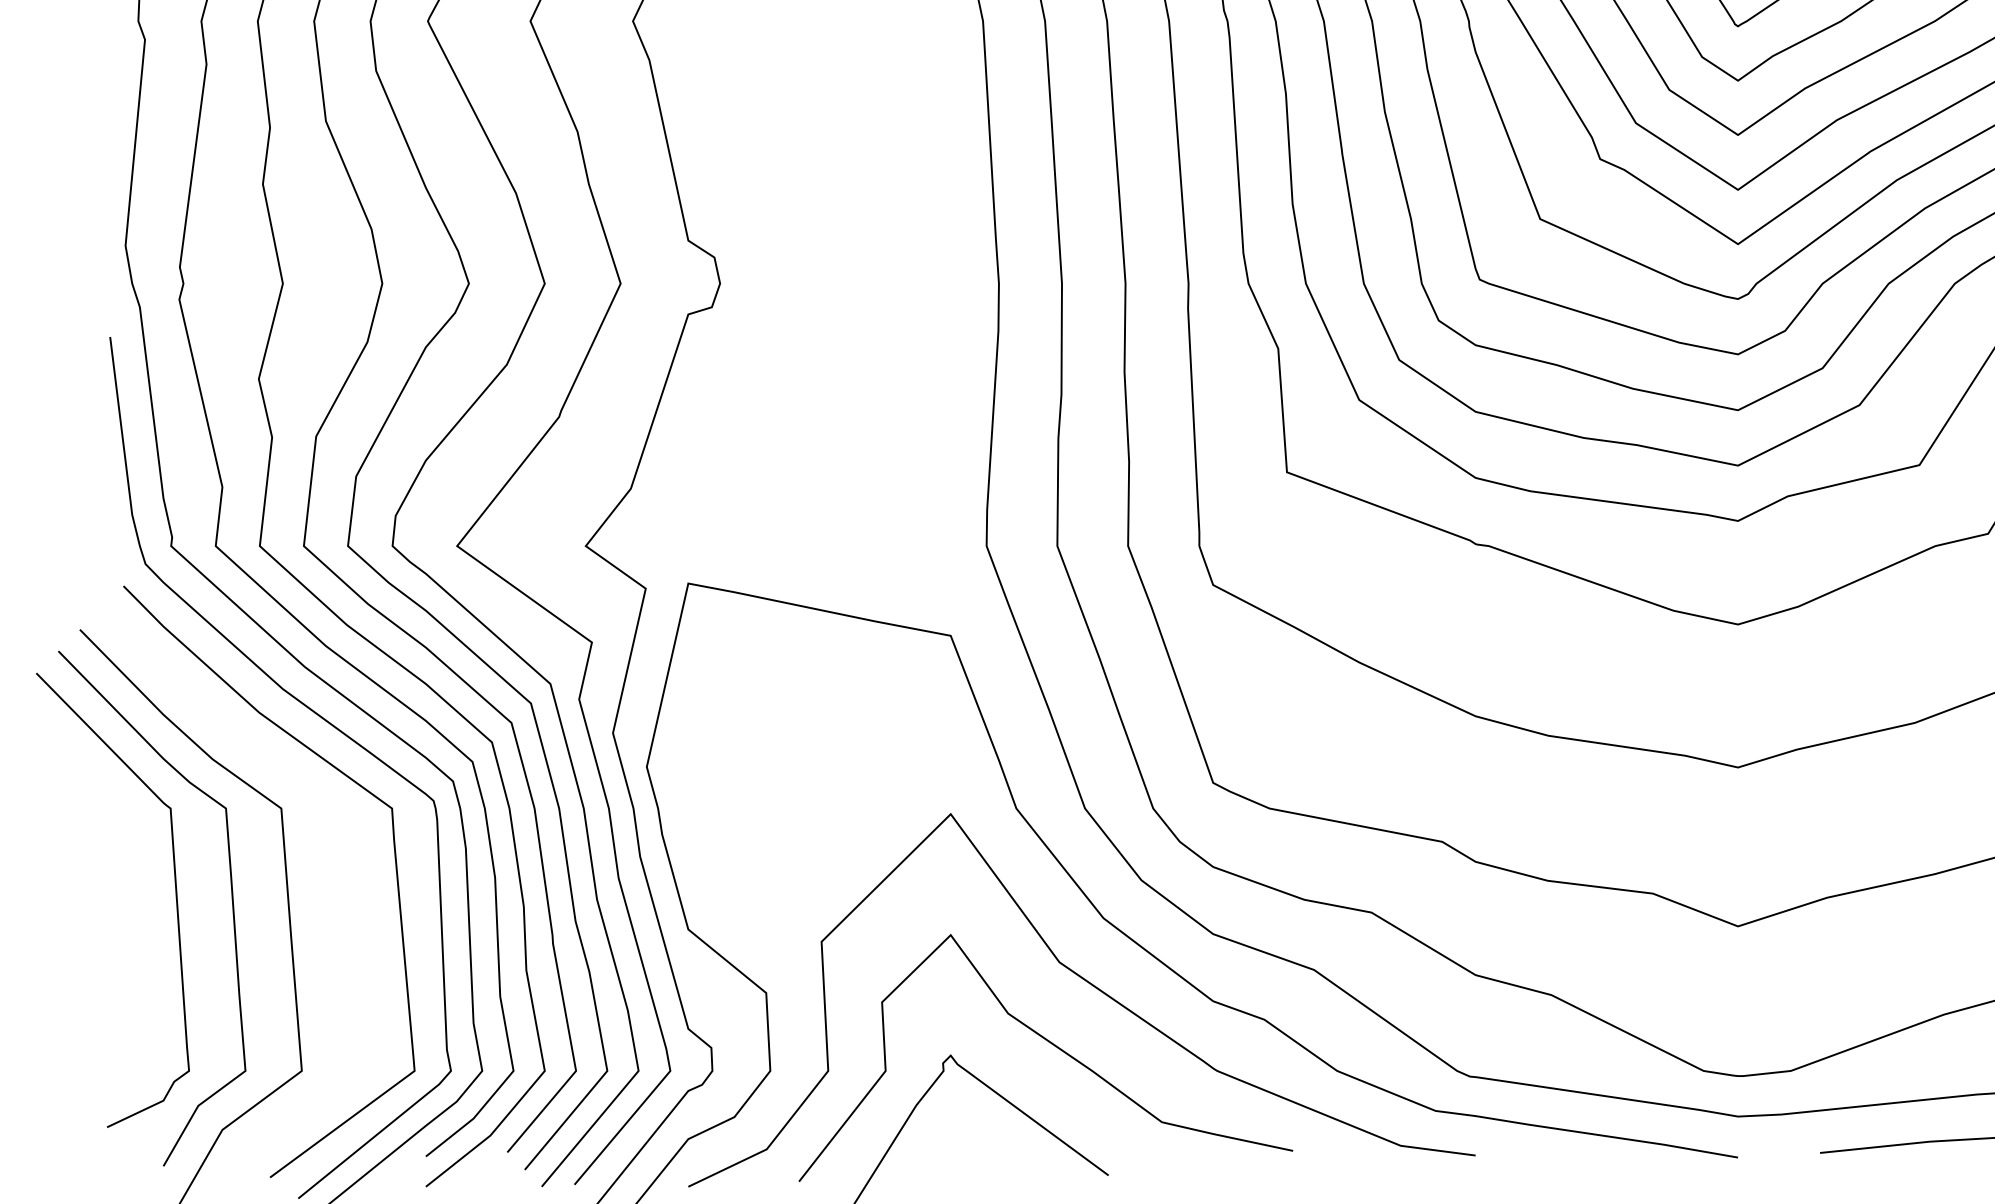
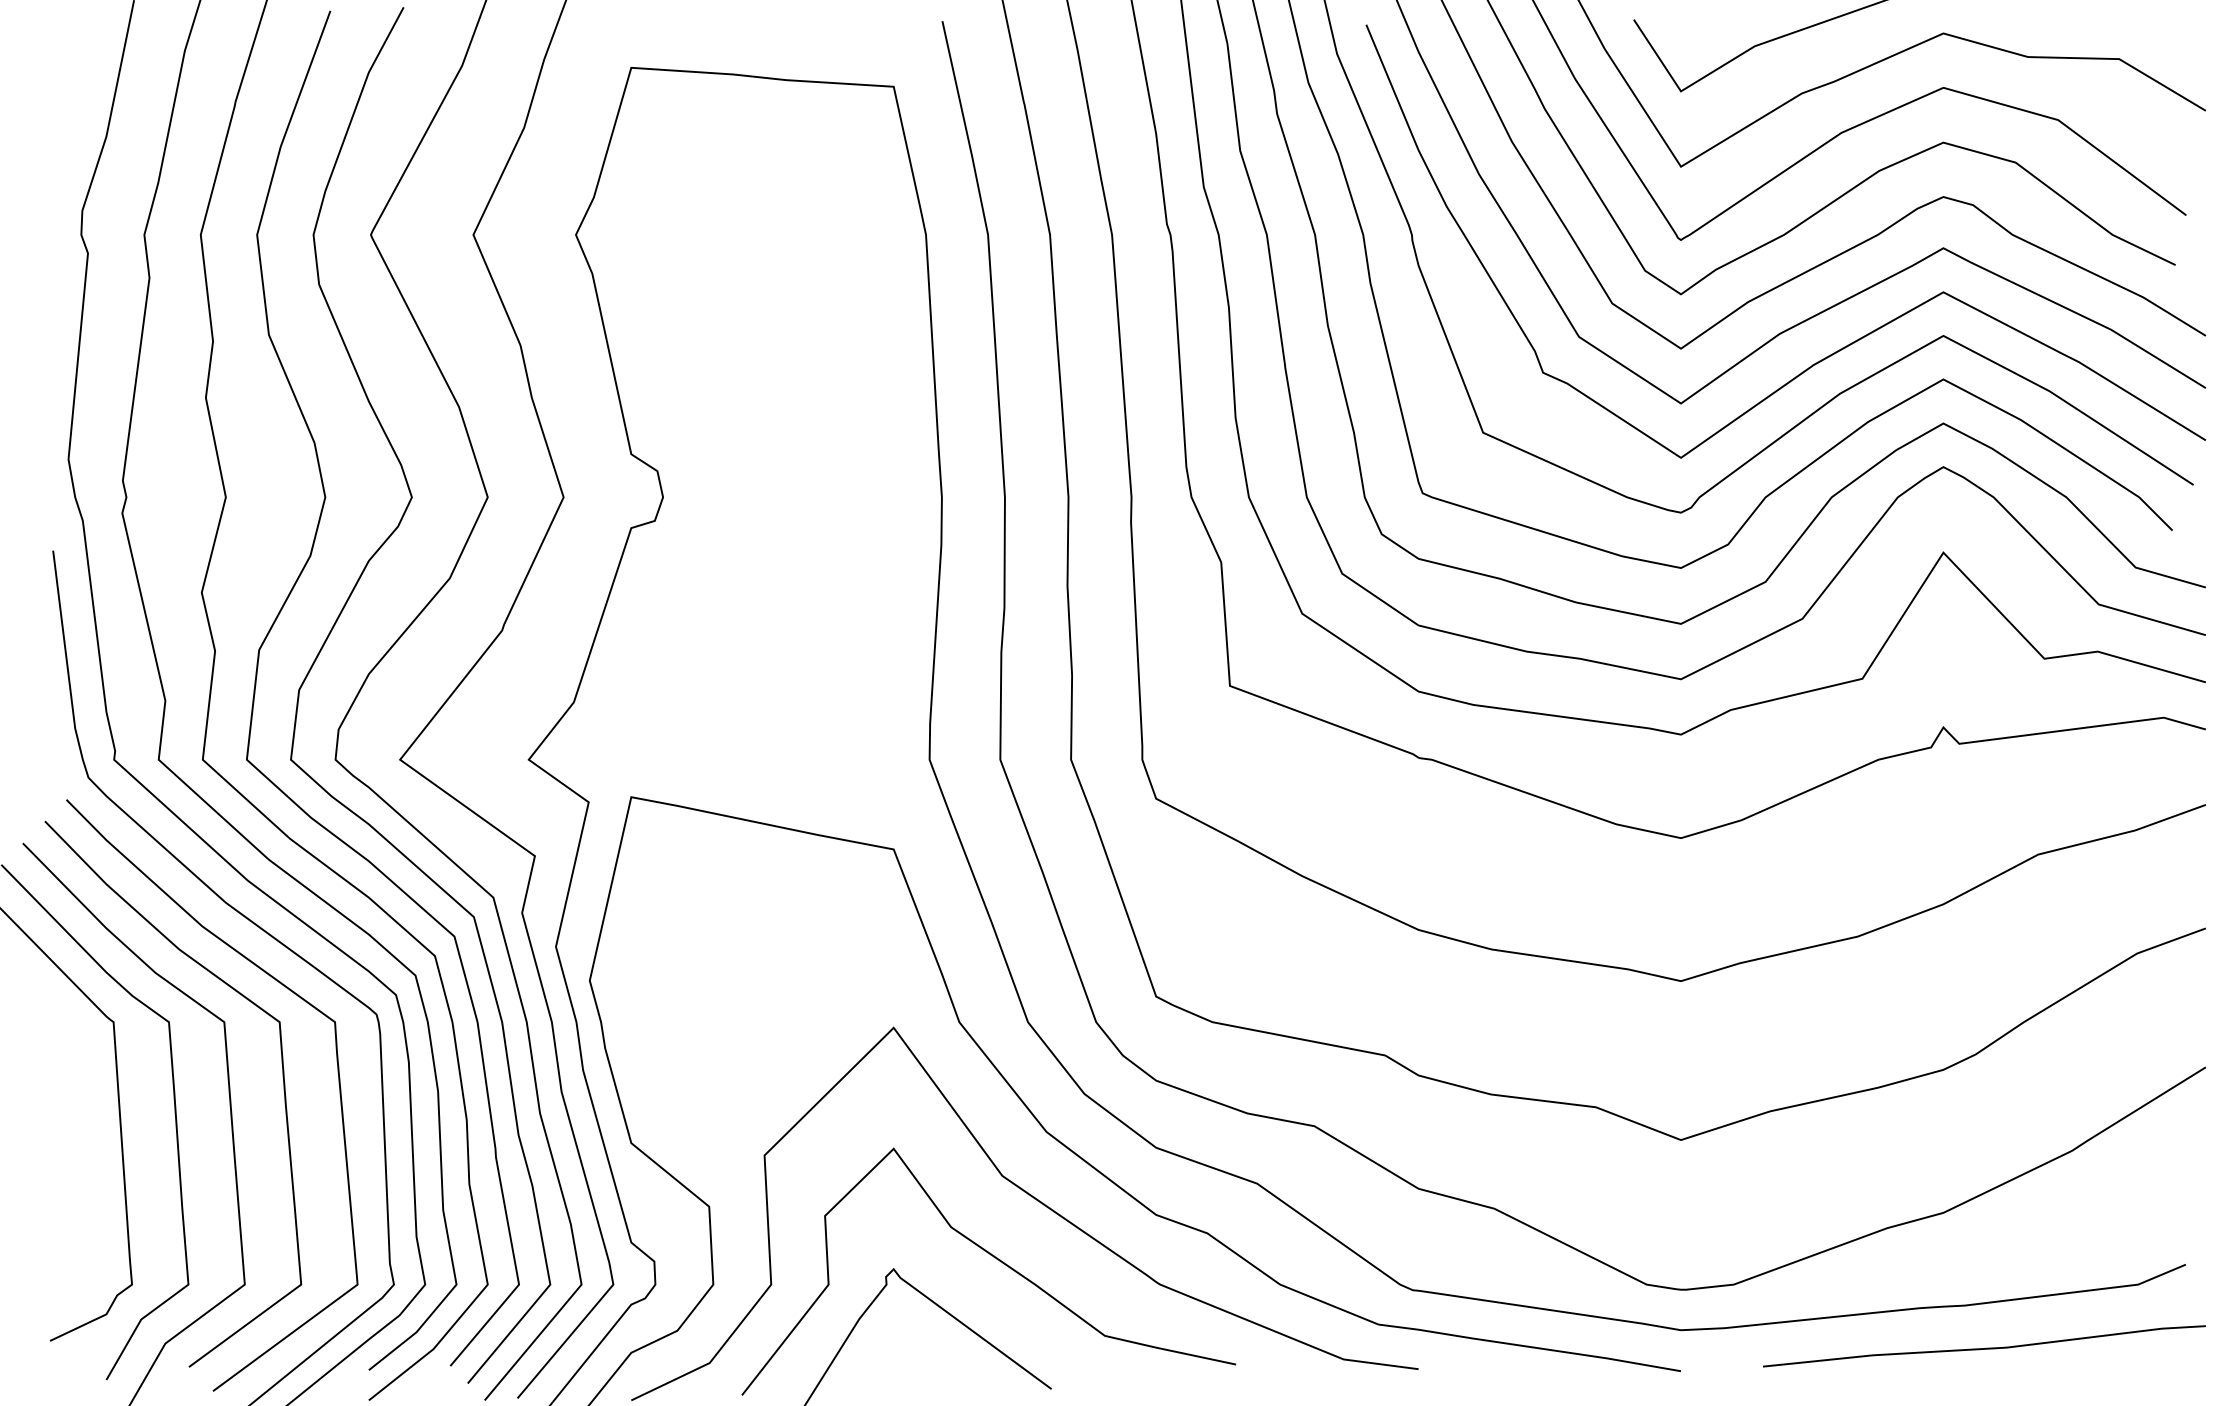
curve: (340, 876) -> (283, 1090), added

